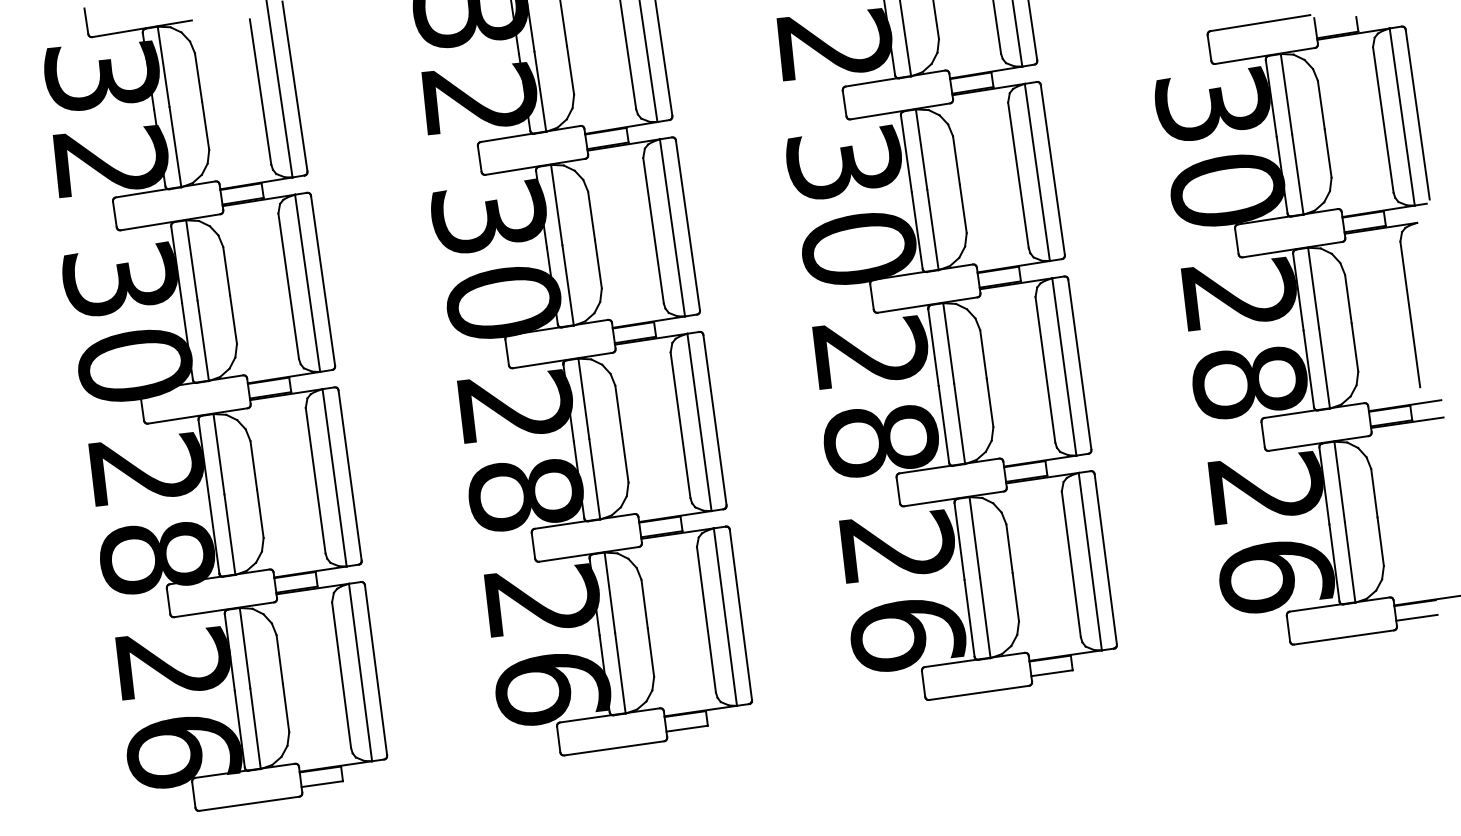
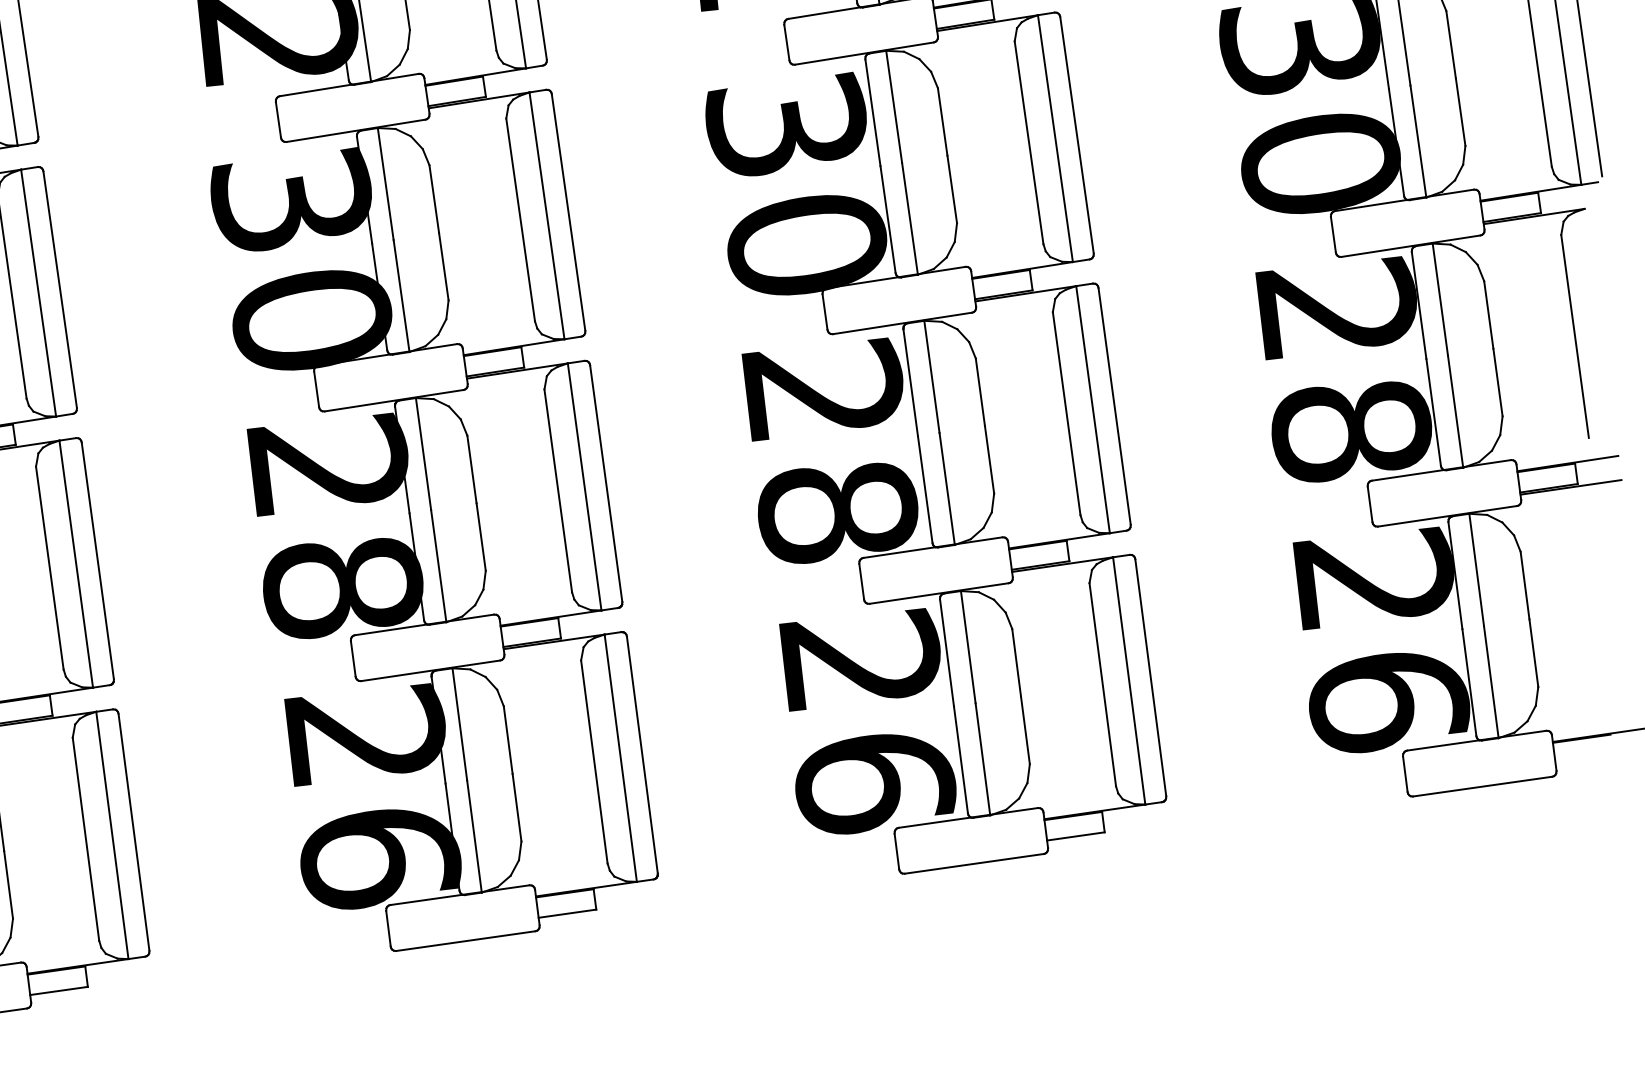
line: (1416, 617) -> (1583, 758), removed

